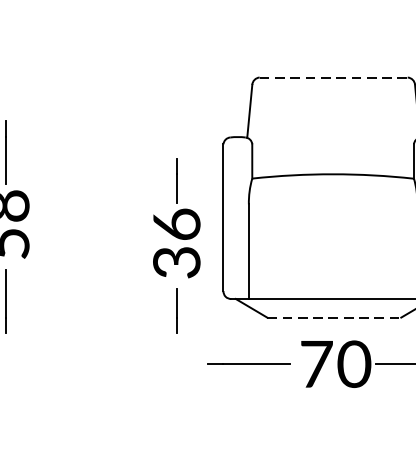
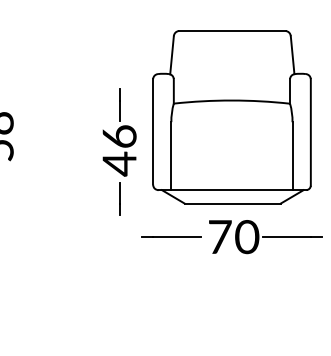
line: (333, 78) -> (232, 31), dashed -> solid
text: (176, 261) -> (119, 163), 36 -> 46
line: (335, 317) -> (233, 203), dashed -> solid

